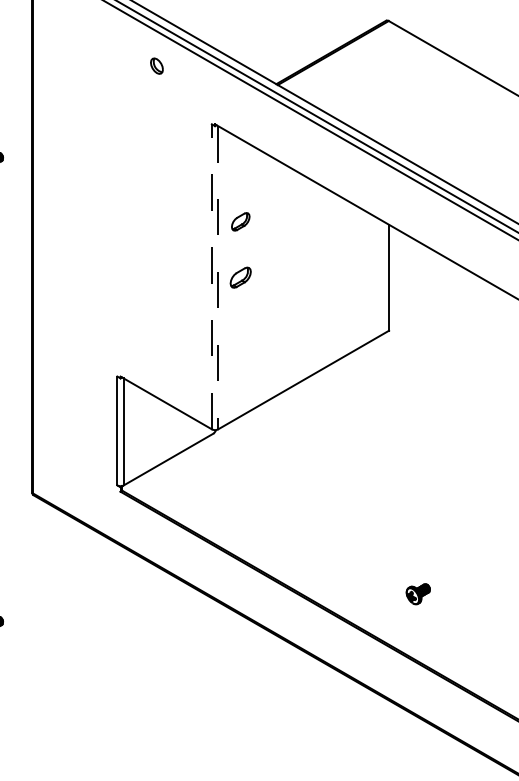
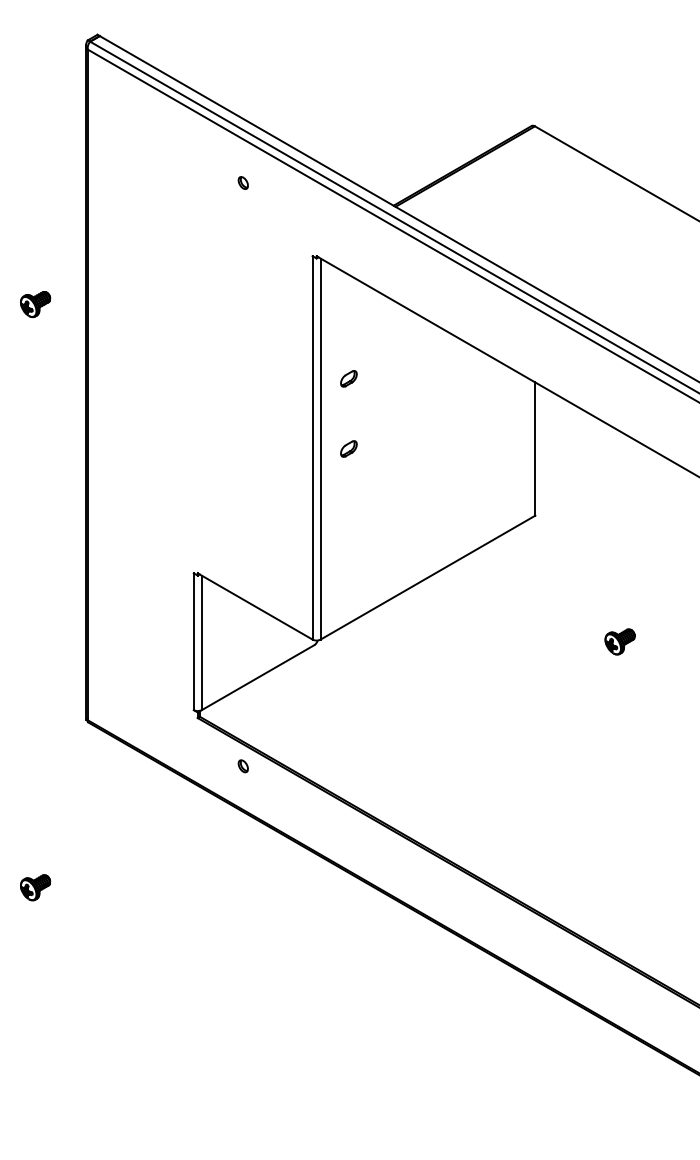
part: (156, 65) -> (242, 182), size x0.62
part: (240, 221) -> (348, 378), size x0.71
line: (211, 276) -> (312, 447), dashed -> solid
part: (240, 277) -> (348, 448), size x0.62
line: (218, 278) -> (320, 449), dashed -> solid
part: (156, 530) -> (242, 766), added
part: (417, 593) -> (619, 641), moved

